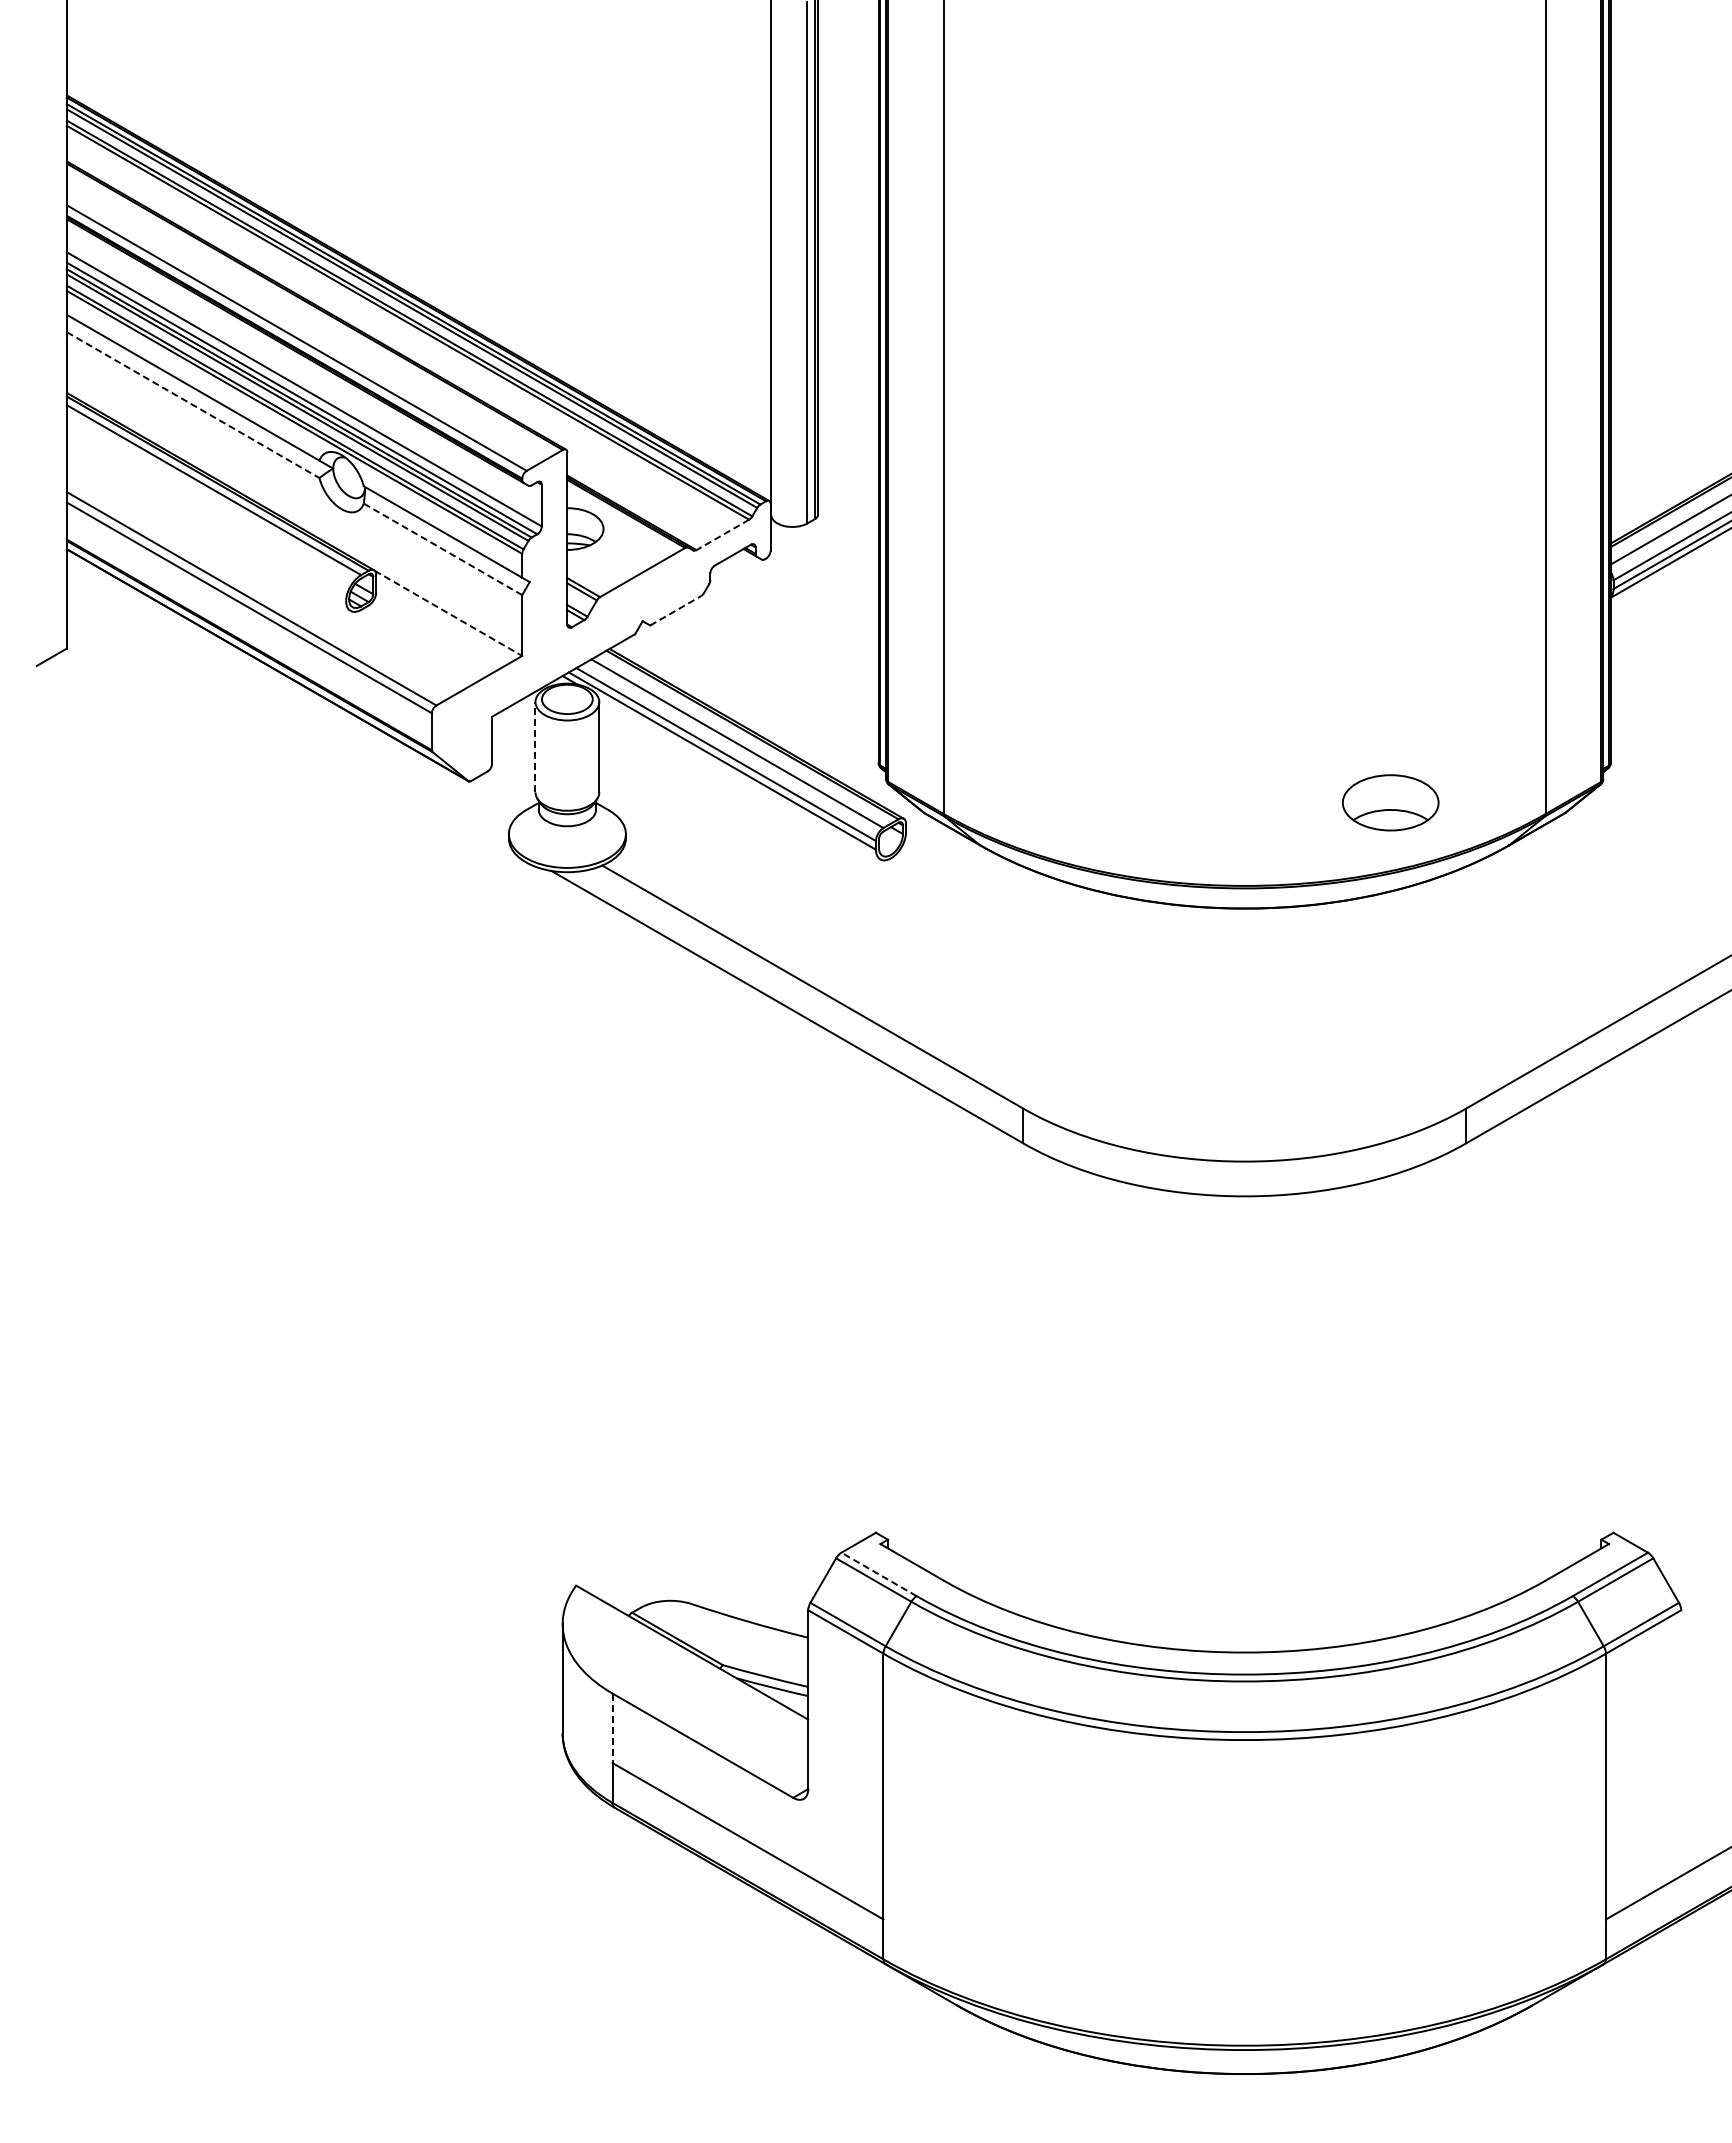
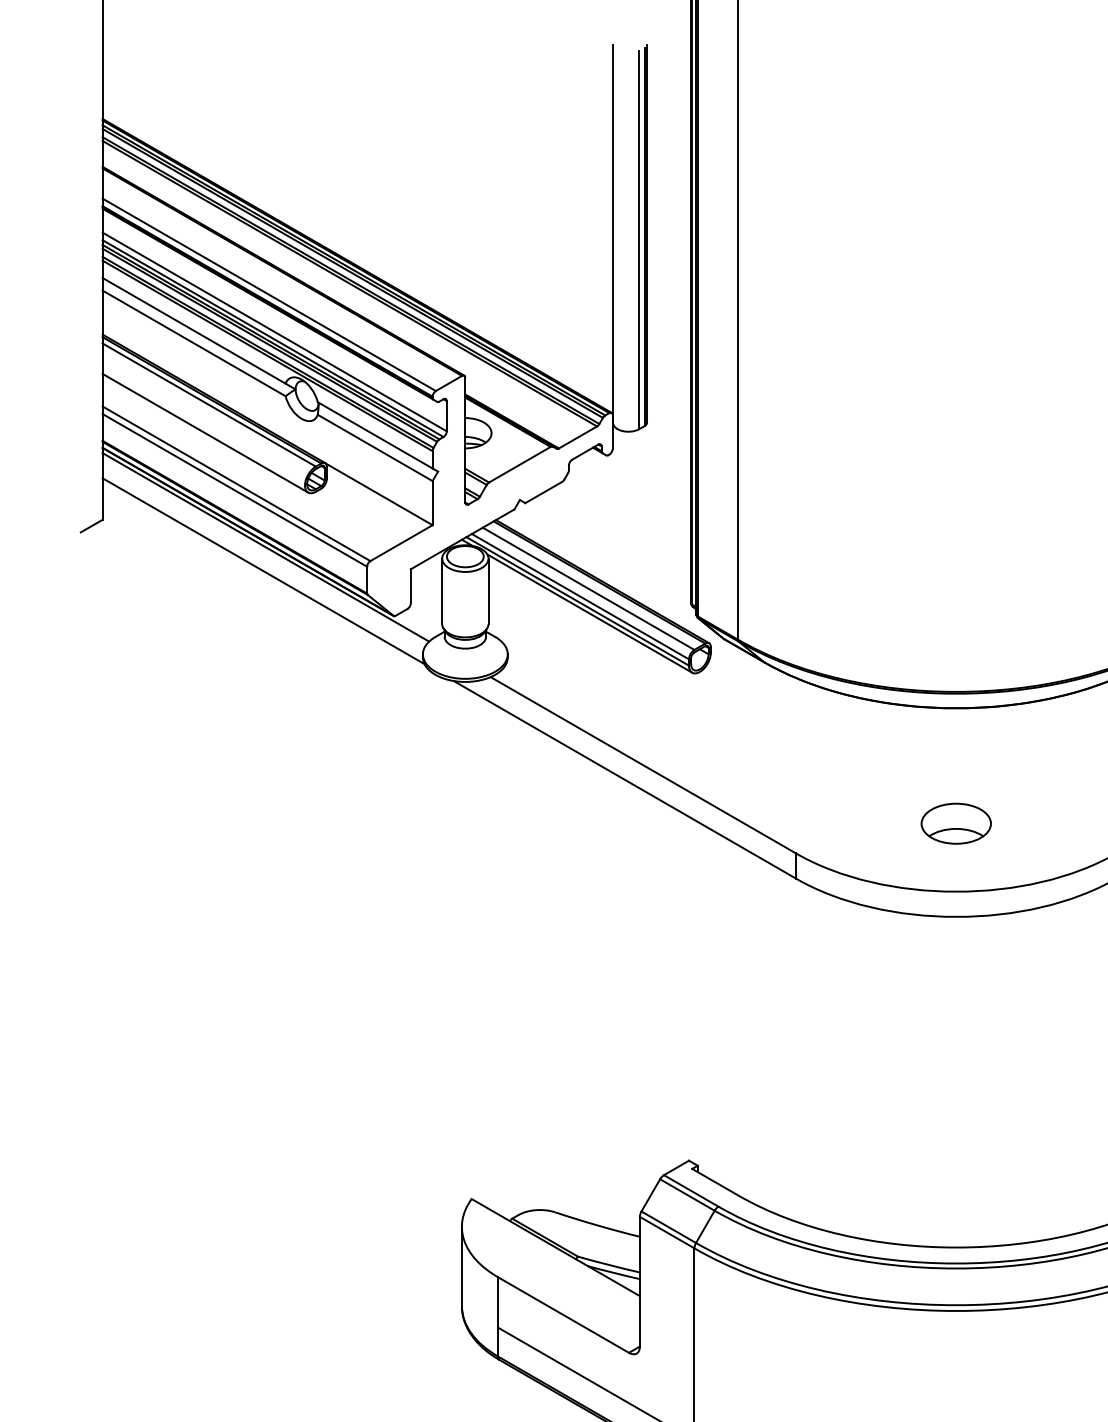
line: (193, 405) -> (194, 343), dashed -> solid
line: (208, 528) -> (205, 432), added
line: (722, 535) -> (577, 437), dashed -> solid
line: (443, 549) -> (375, 448), dashed -> solid
line: (676, 610) -> (544, 492), dashed -> solid
line: (448, 613) -> (379, 494), dashed -> solid
line: (291, 686) -> (265, 547), added
line: (288, 719) -> (263, 571), added
line: (535, 746) -> (442, 590), dashed -> solid
line: (738, 777) -> (589, 613), added
part: (1390, 802) -> (956, 823), moved
line: (878, 1574) -> (690, 1190), dashed -> solid
line: (612, 1728) -> (498, 1302), dashed -> solid

